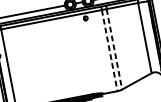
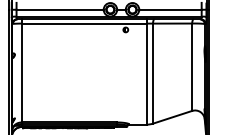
line: (114, 49) -> (153, 74), dashed -> solid
line: (110, 50) -> (147, 74), dashed -> solid

